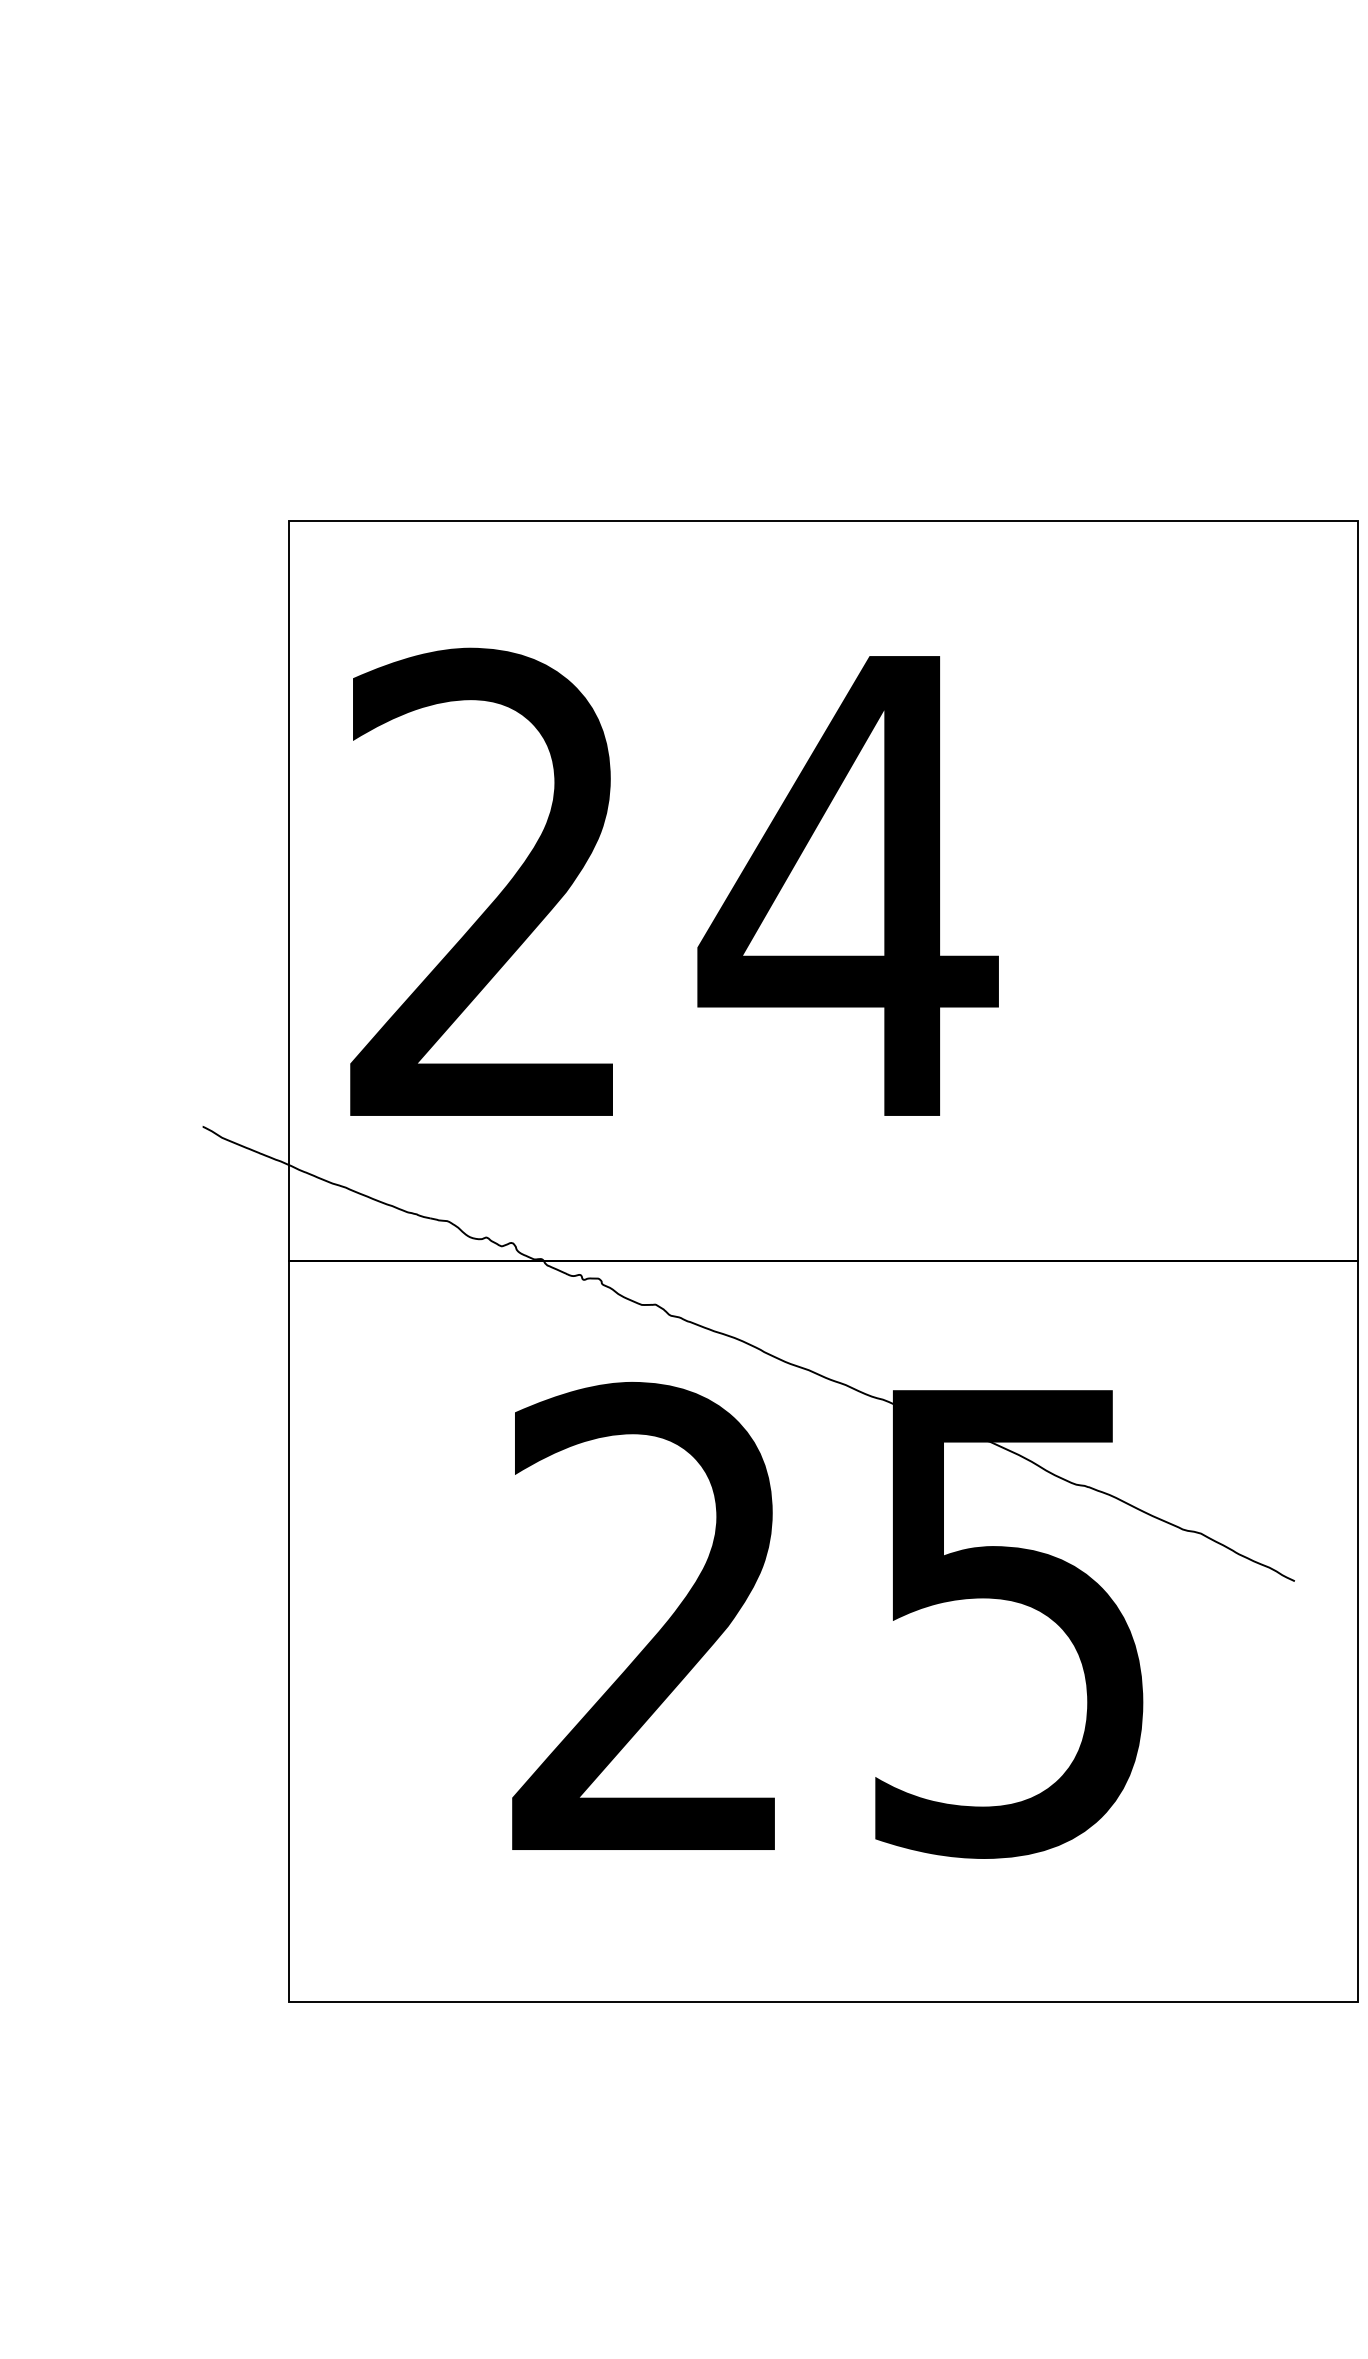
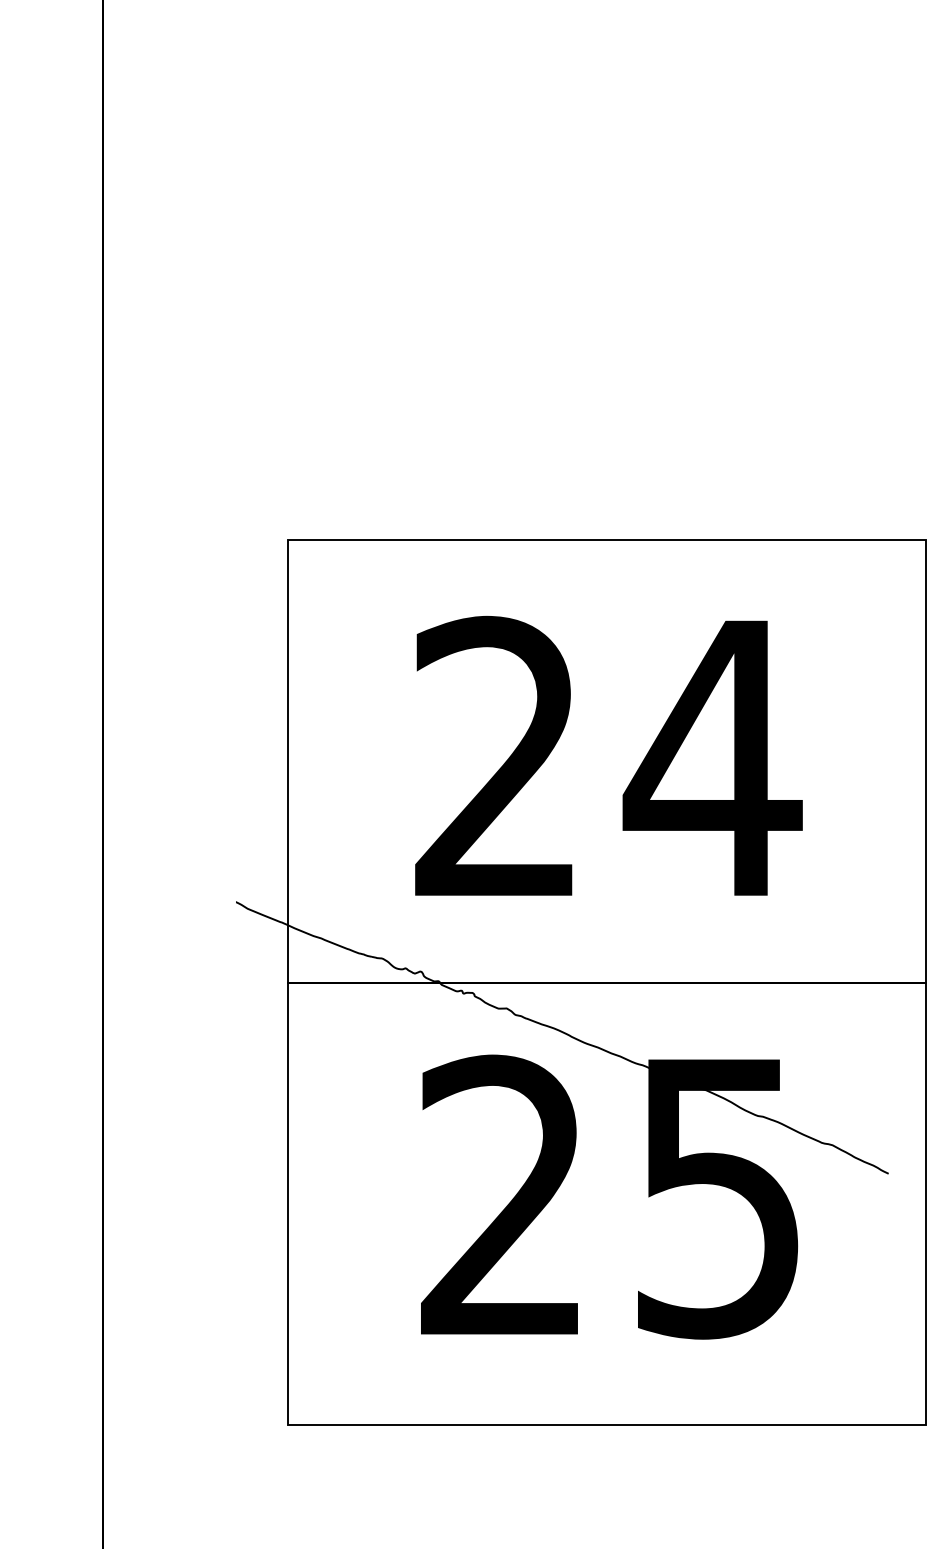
text: (673, 881) -> (608, 755), moved

